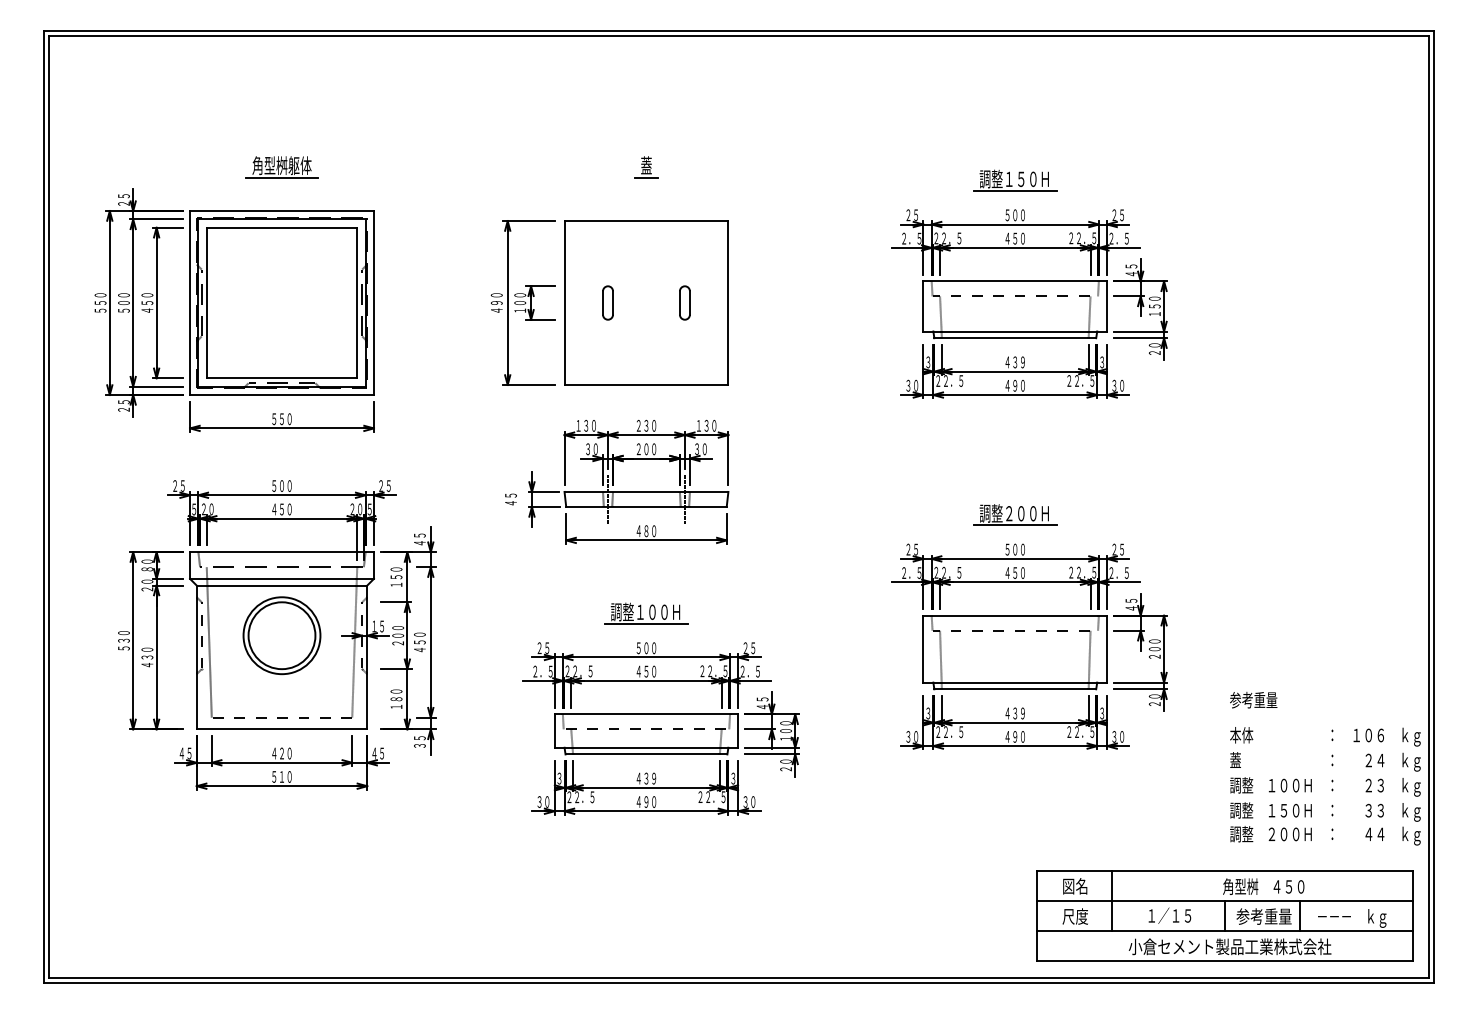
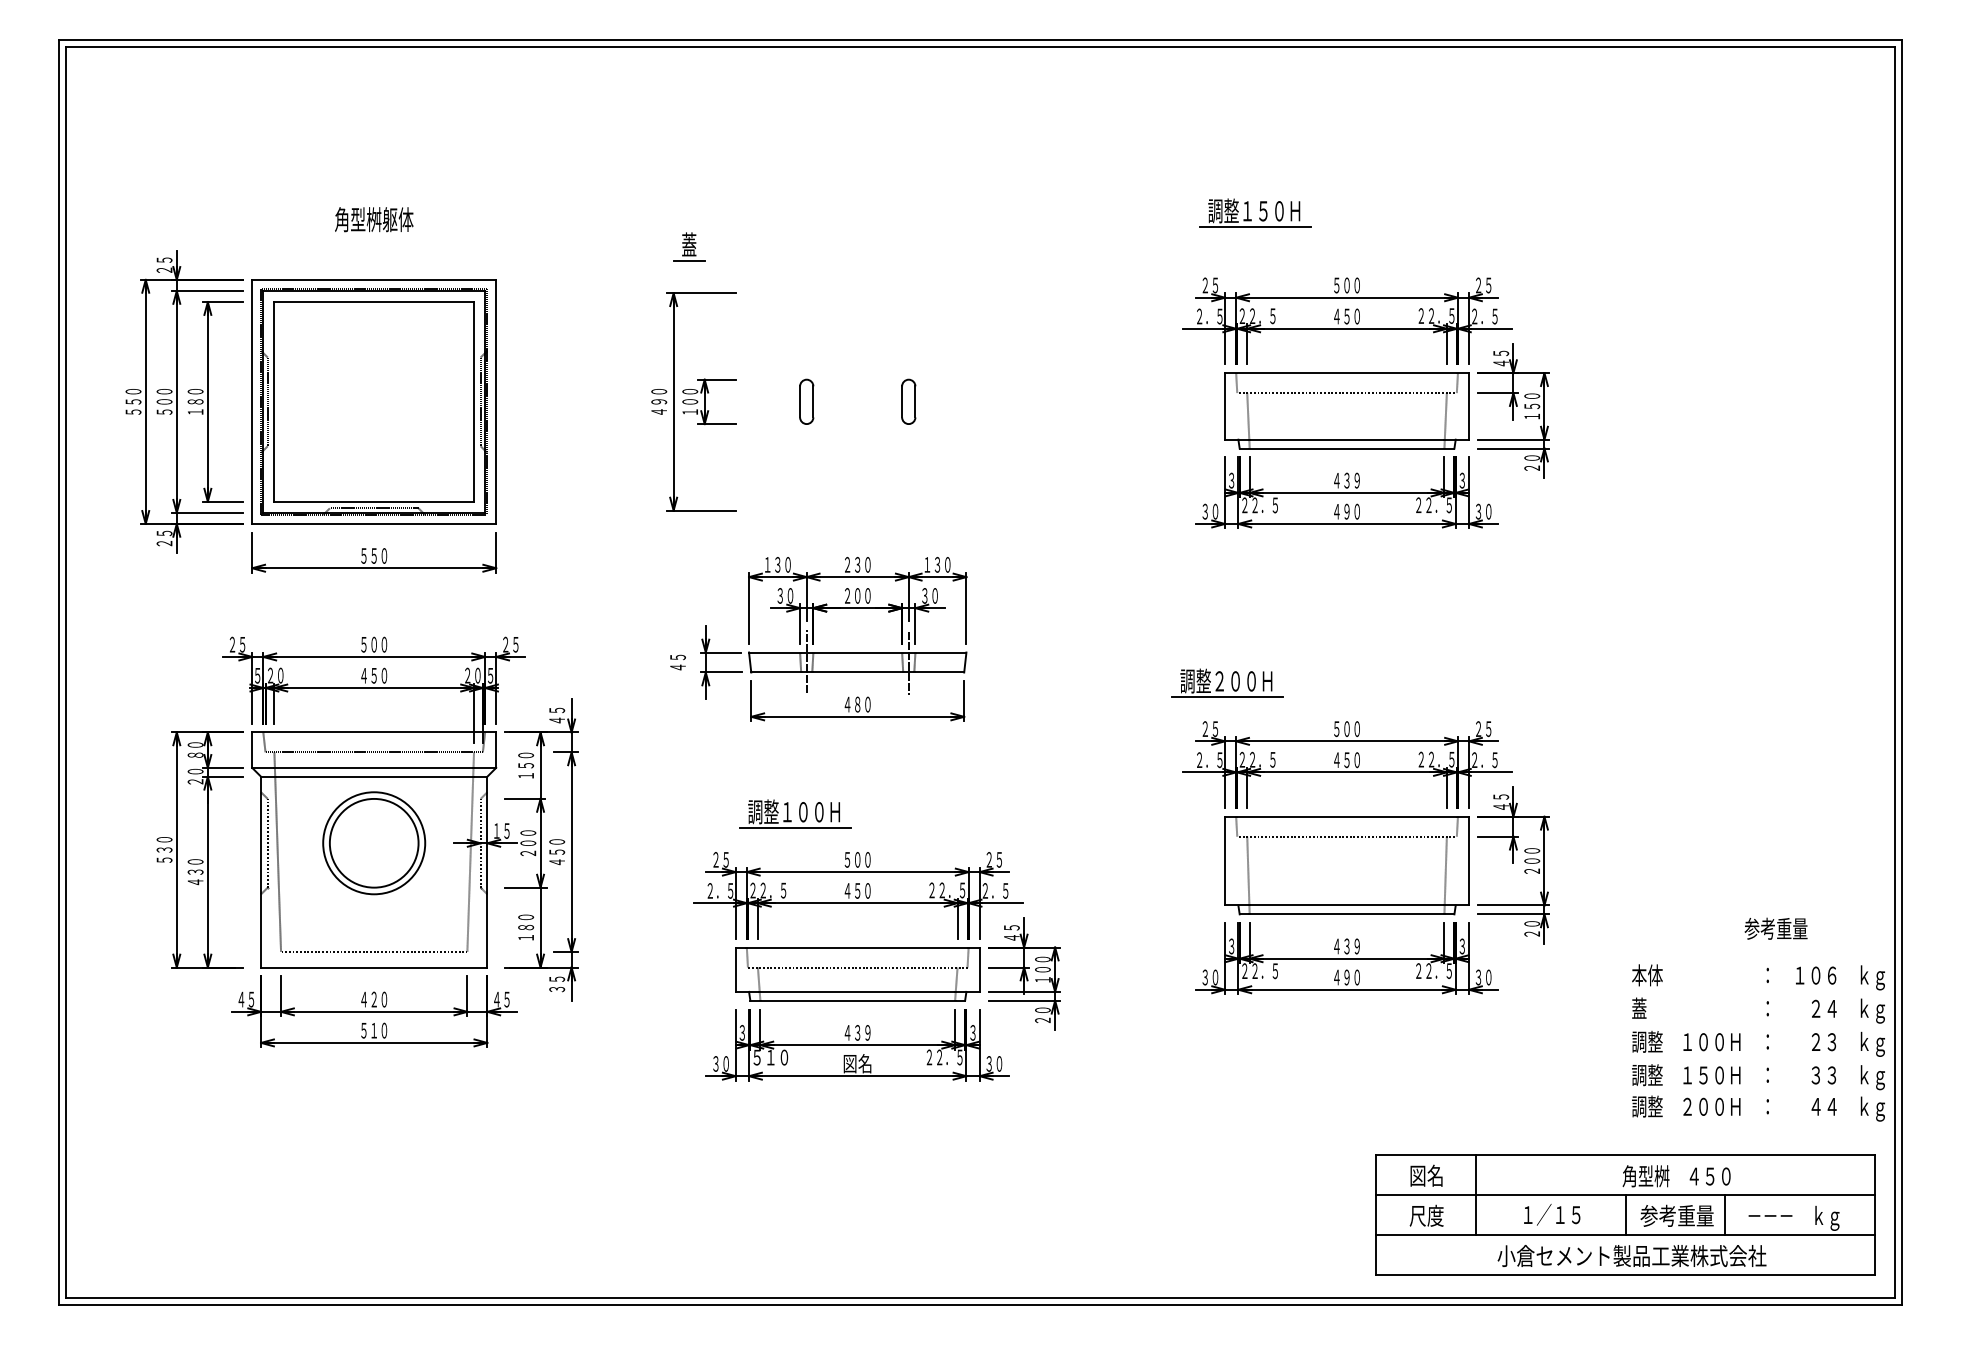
part: (646, 167) -> (689, 247), moved
line: (281, 177) -> (373, 235), removed
part: (1015, 180) -> (1255, 212), moved
part: (646, 302) -> (857, 401), removed
text: (147, 306) -> (195, 406), ４５０ -> １８０
part: (1015, 514) -> (1227, 682), moved
part: (646, 613) -> (795, 813), moved
text: (1253, 700) -> (1775, 929), moved
text: (580, 797) -> (770, 1057), ２２．５ -> ５１０
text: (646, 801) -> (857, 1063), ４９０ -> 図名

